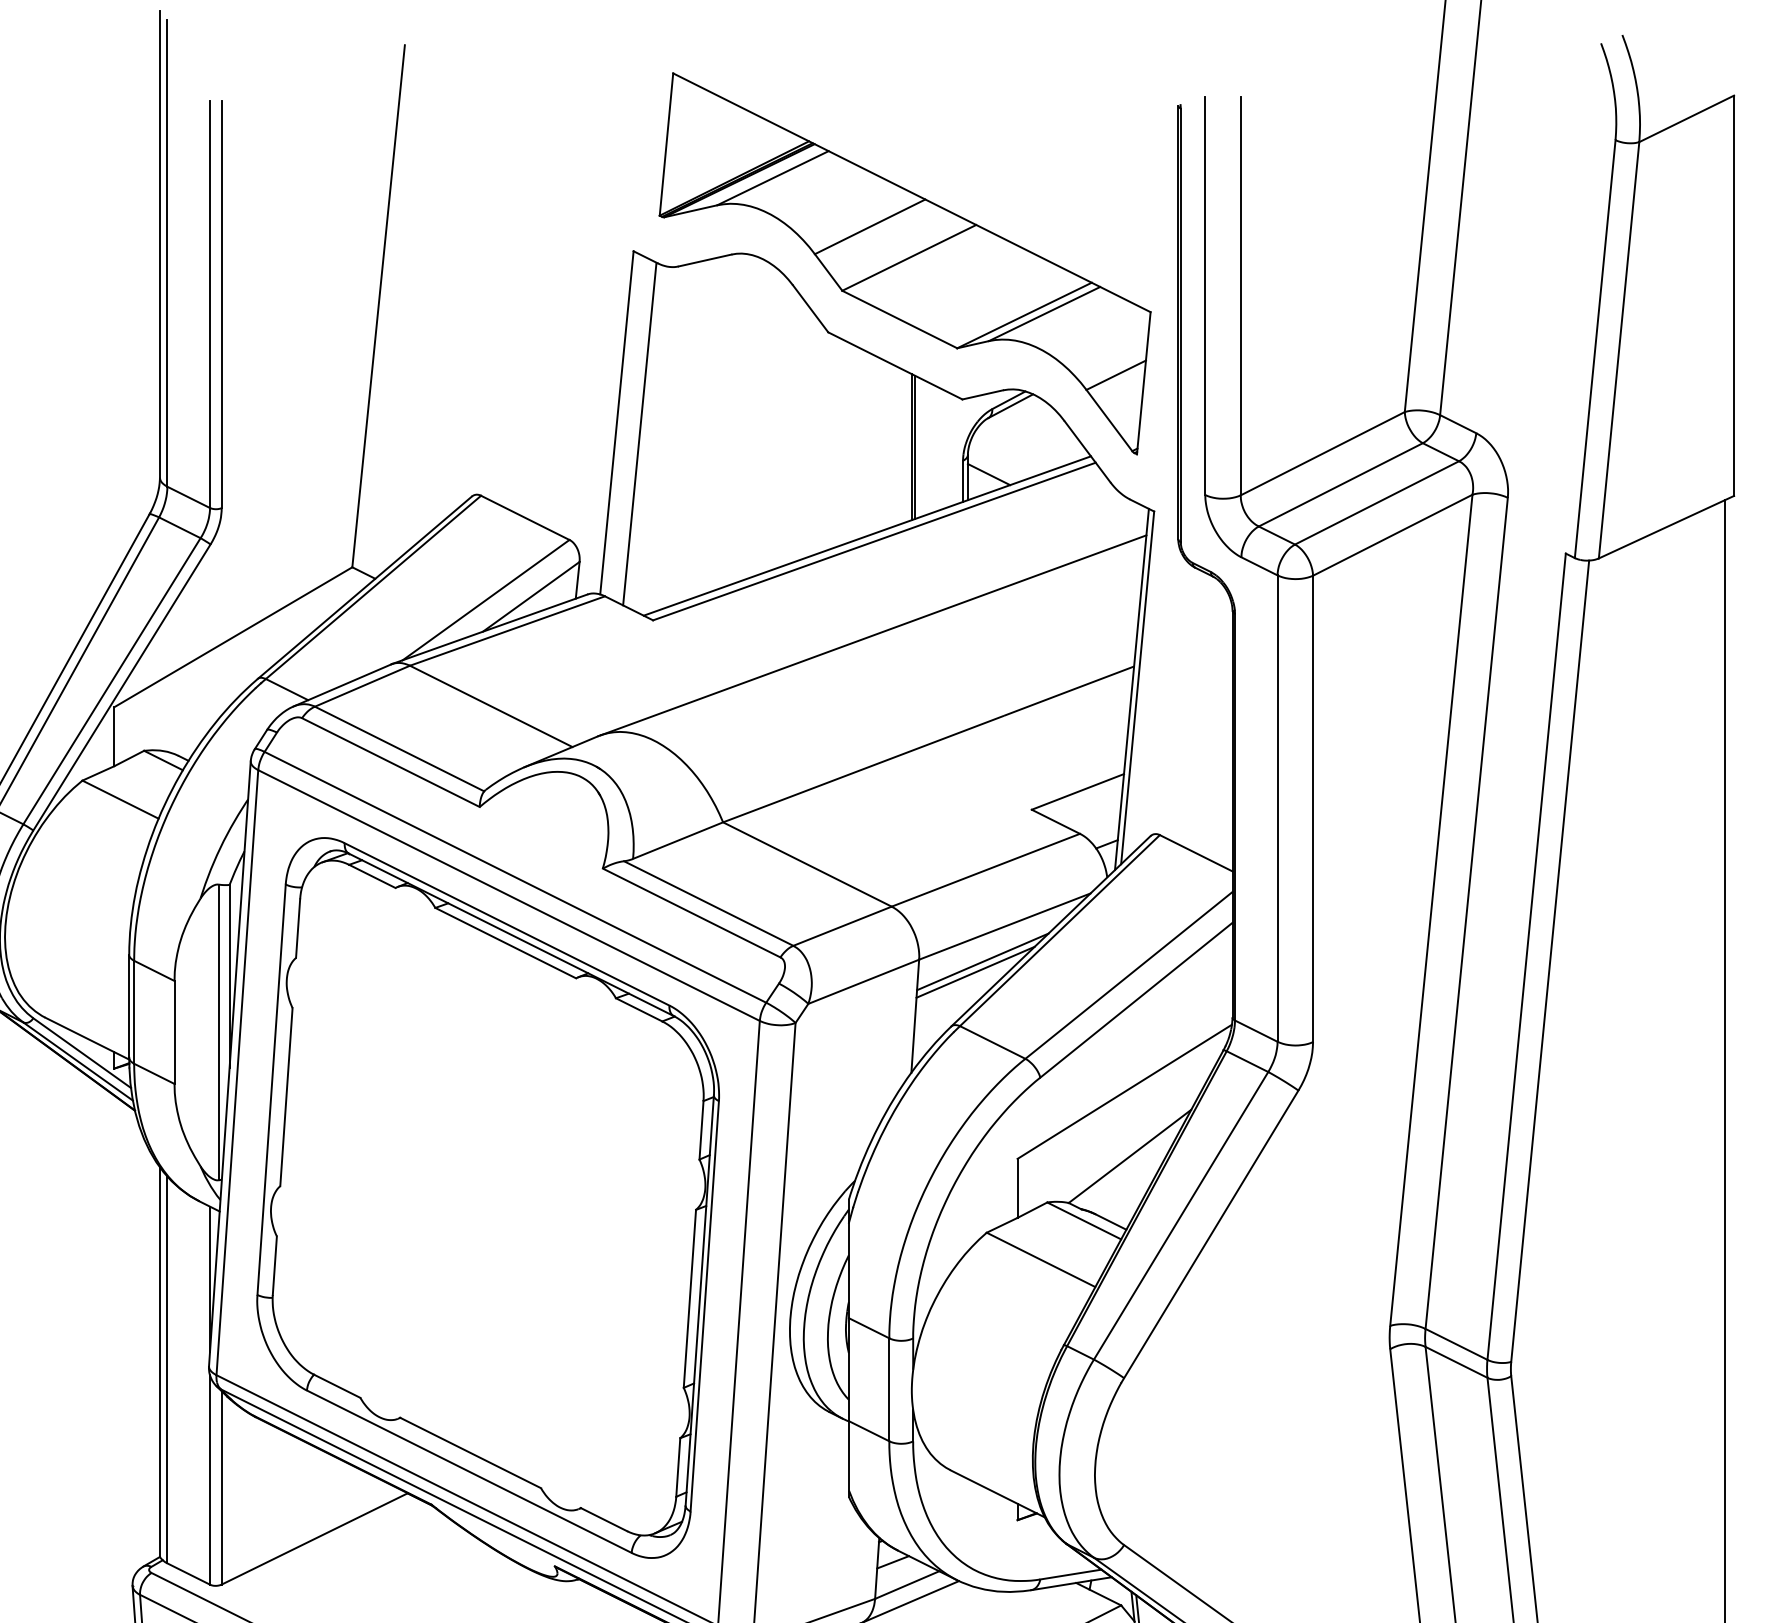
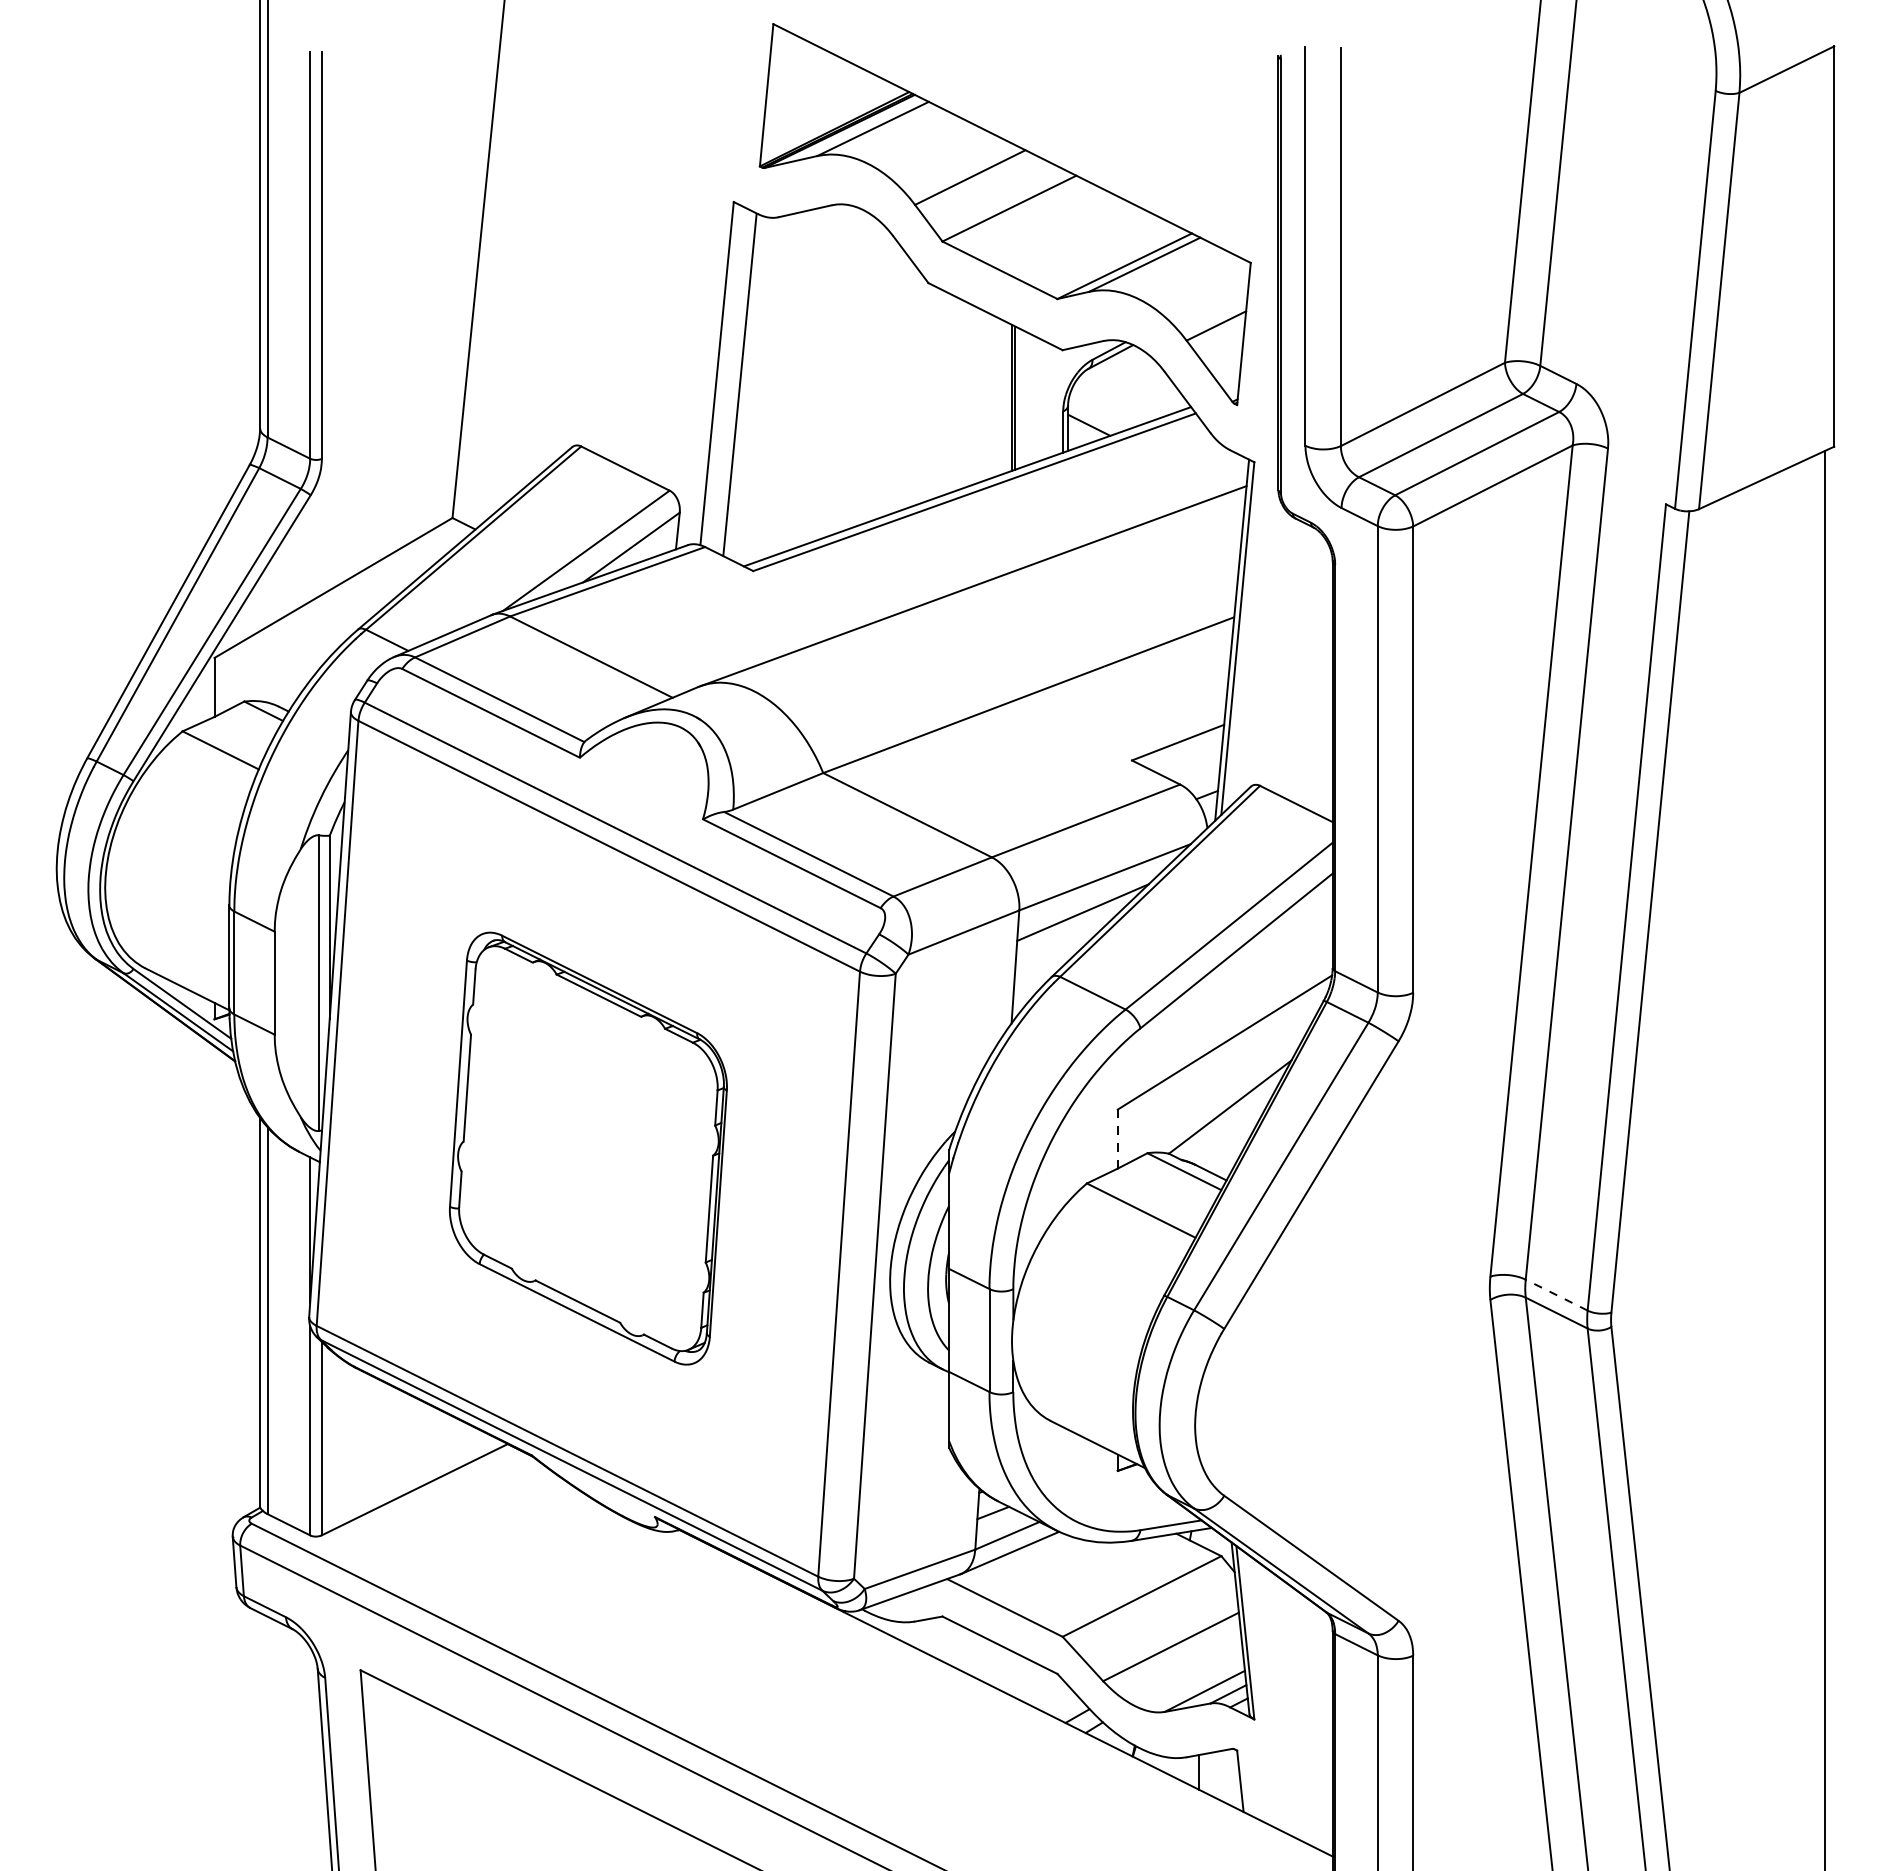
line: (975, 971) -> (1075, 922), removed
line: (1017, 1188) -> (1117, 1139), solid -> dashed
part: (488, 1197) -> (588, 1148), size x0.6
line: (1456, 1344) -> (1556, 1295), solid -> dashed

